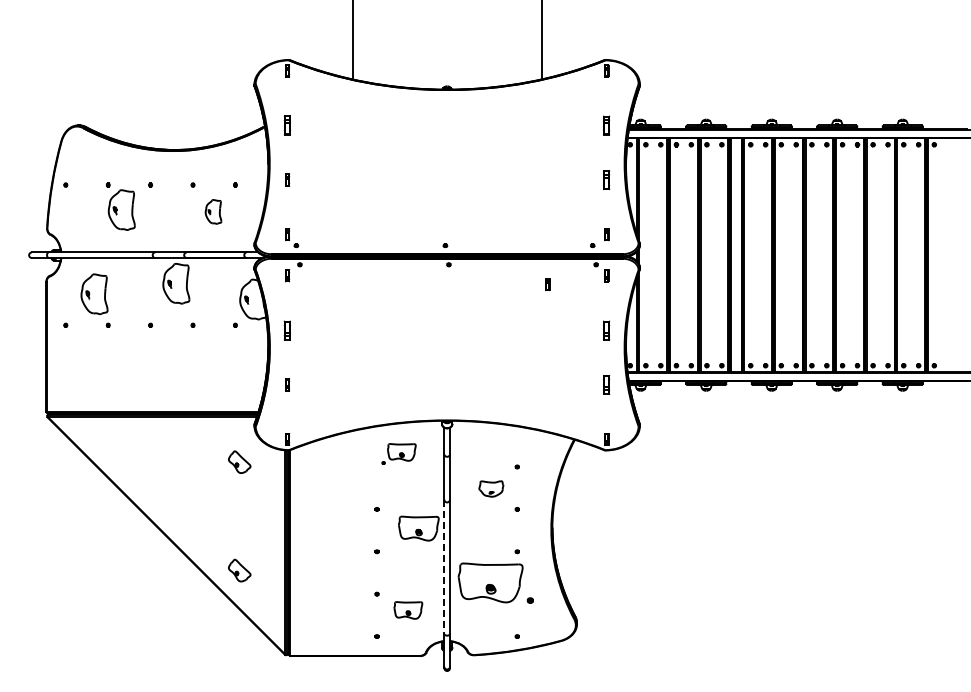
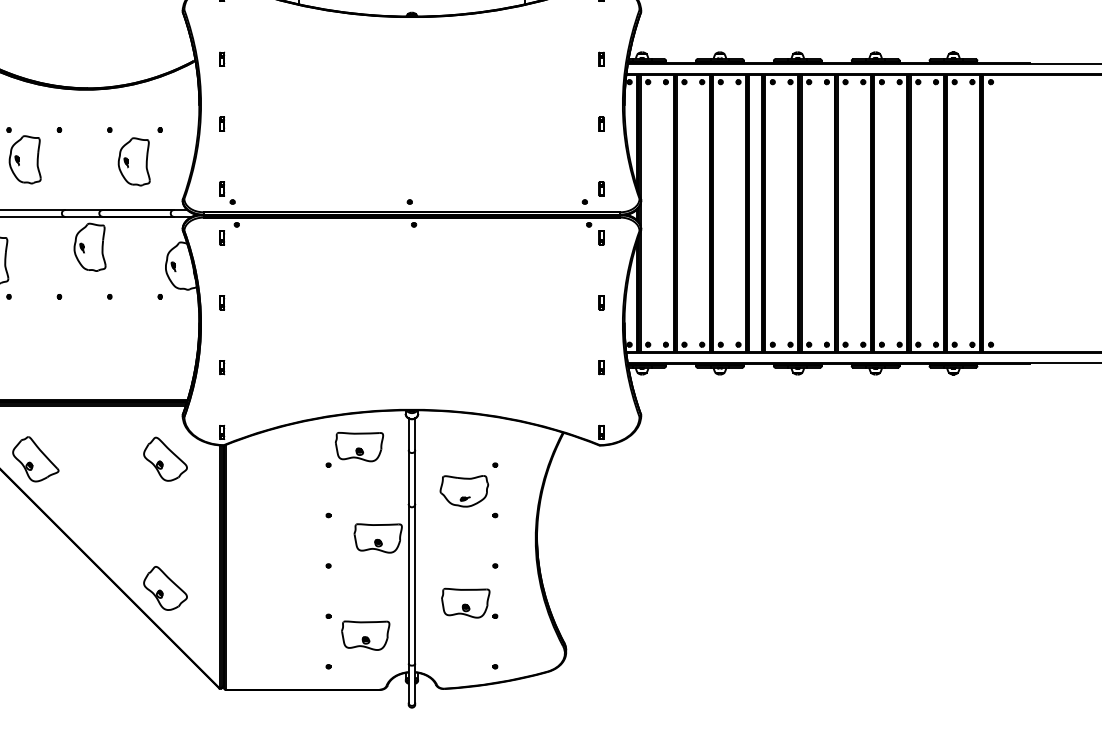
part: (287, 125) -> (222, 59), size x0.62
part: (606, 125) -> (601, 59), size x0.62
part: (606, 179) -> (601, 123), size x0.62
part: (213, 211) -> (134, 161), size x1.67
part: (547, 284) -> (531, 248), removed
part: (287, 329) -> (222, 301), size x0.62
part: (606, 329) -> (601, 301), size x0.62
part: (606, 384) -> (601, 367), size x0.62
part: (398, 453) -> (354, 449), size x1.43
part: (130, 461) -> (35, 458), added
part: (239, 462) -> (165, 459), size x1.67
part: (491, 488) -> (464, 490), size x1.67
line: (444, 567) -> (408, 584), dashed -> solid
part: (239, 570) -> (165, 588), size x1.67
part: (495, 583) -> (469, 603), size x0.62
part: (408, 610) -> (365, 635), size x1.43

